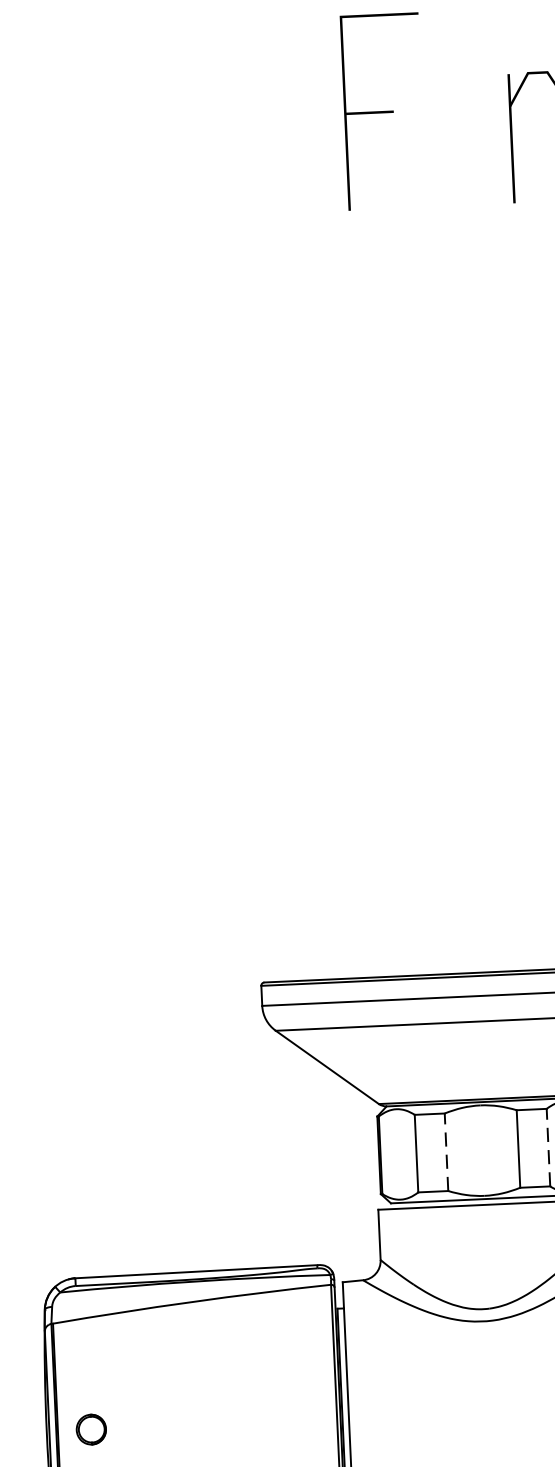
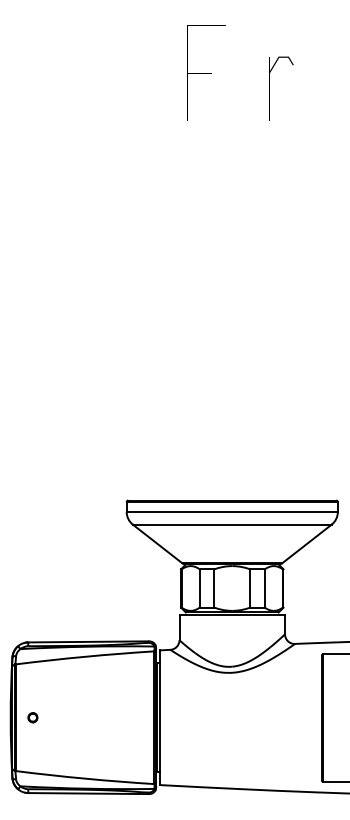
line: (547, 1145) -> (264, 587), dashed -> solid
line: (446, 1150) -> (214, 587), dashed -> solid
part: (90, 1429) -> (32, 717), size x0.62

